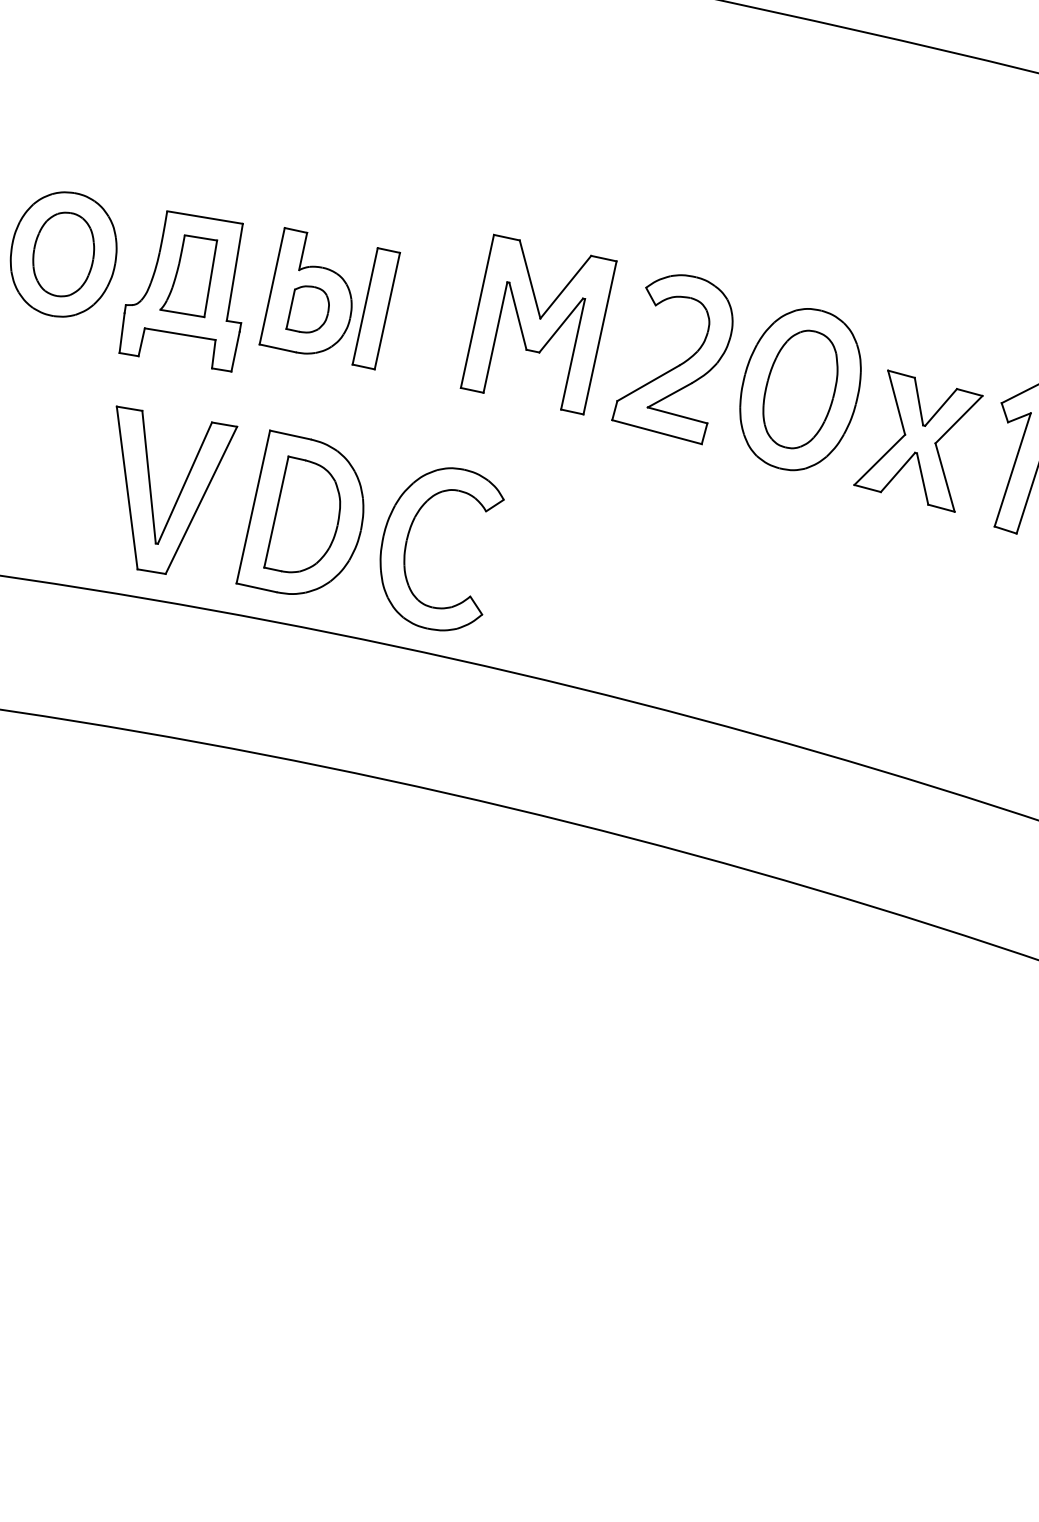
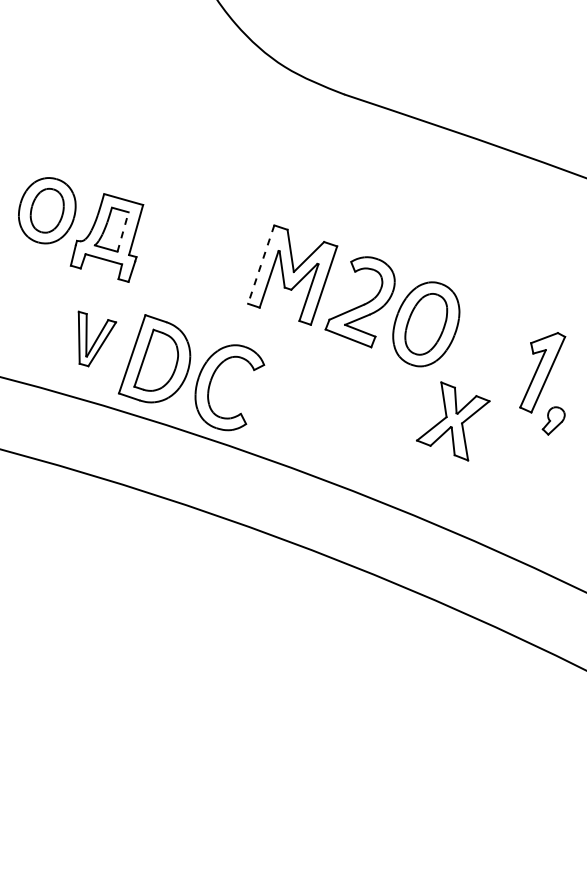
line: (211, 279) -> (123, 232), solid -> dashed
part: (328, 299) -> (183, 249), removed
line: (478, 313) -> (261, 265), solid -> dashed
part: (919, 441) -> (453, 421), moved
part: (184, 484) -> (97, 338), size x0.6

